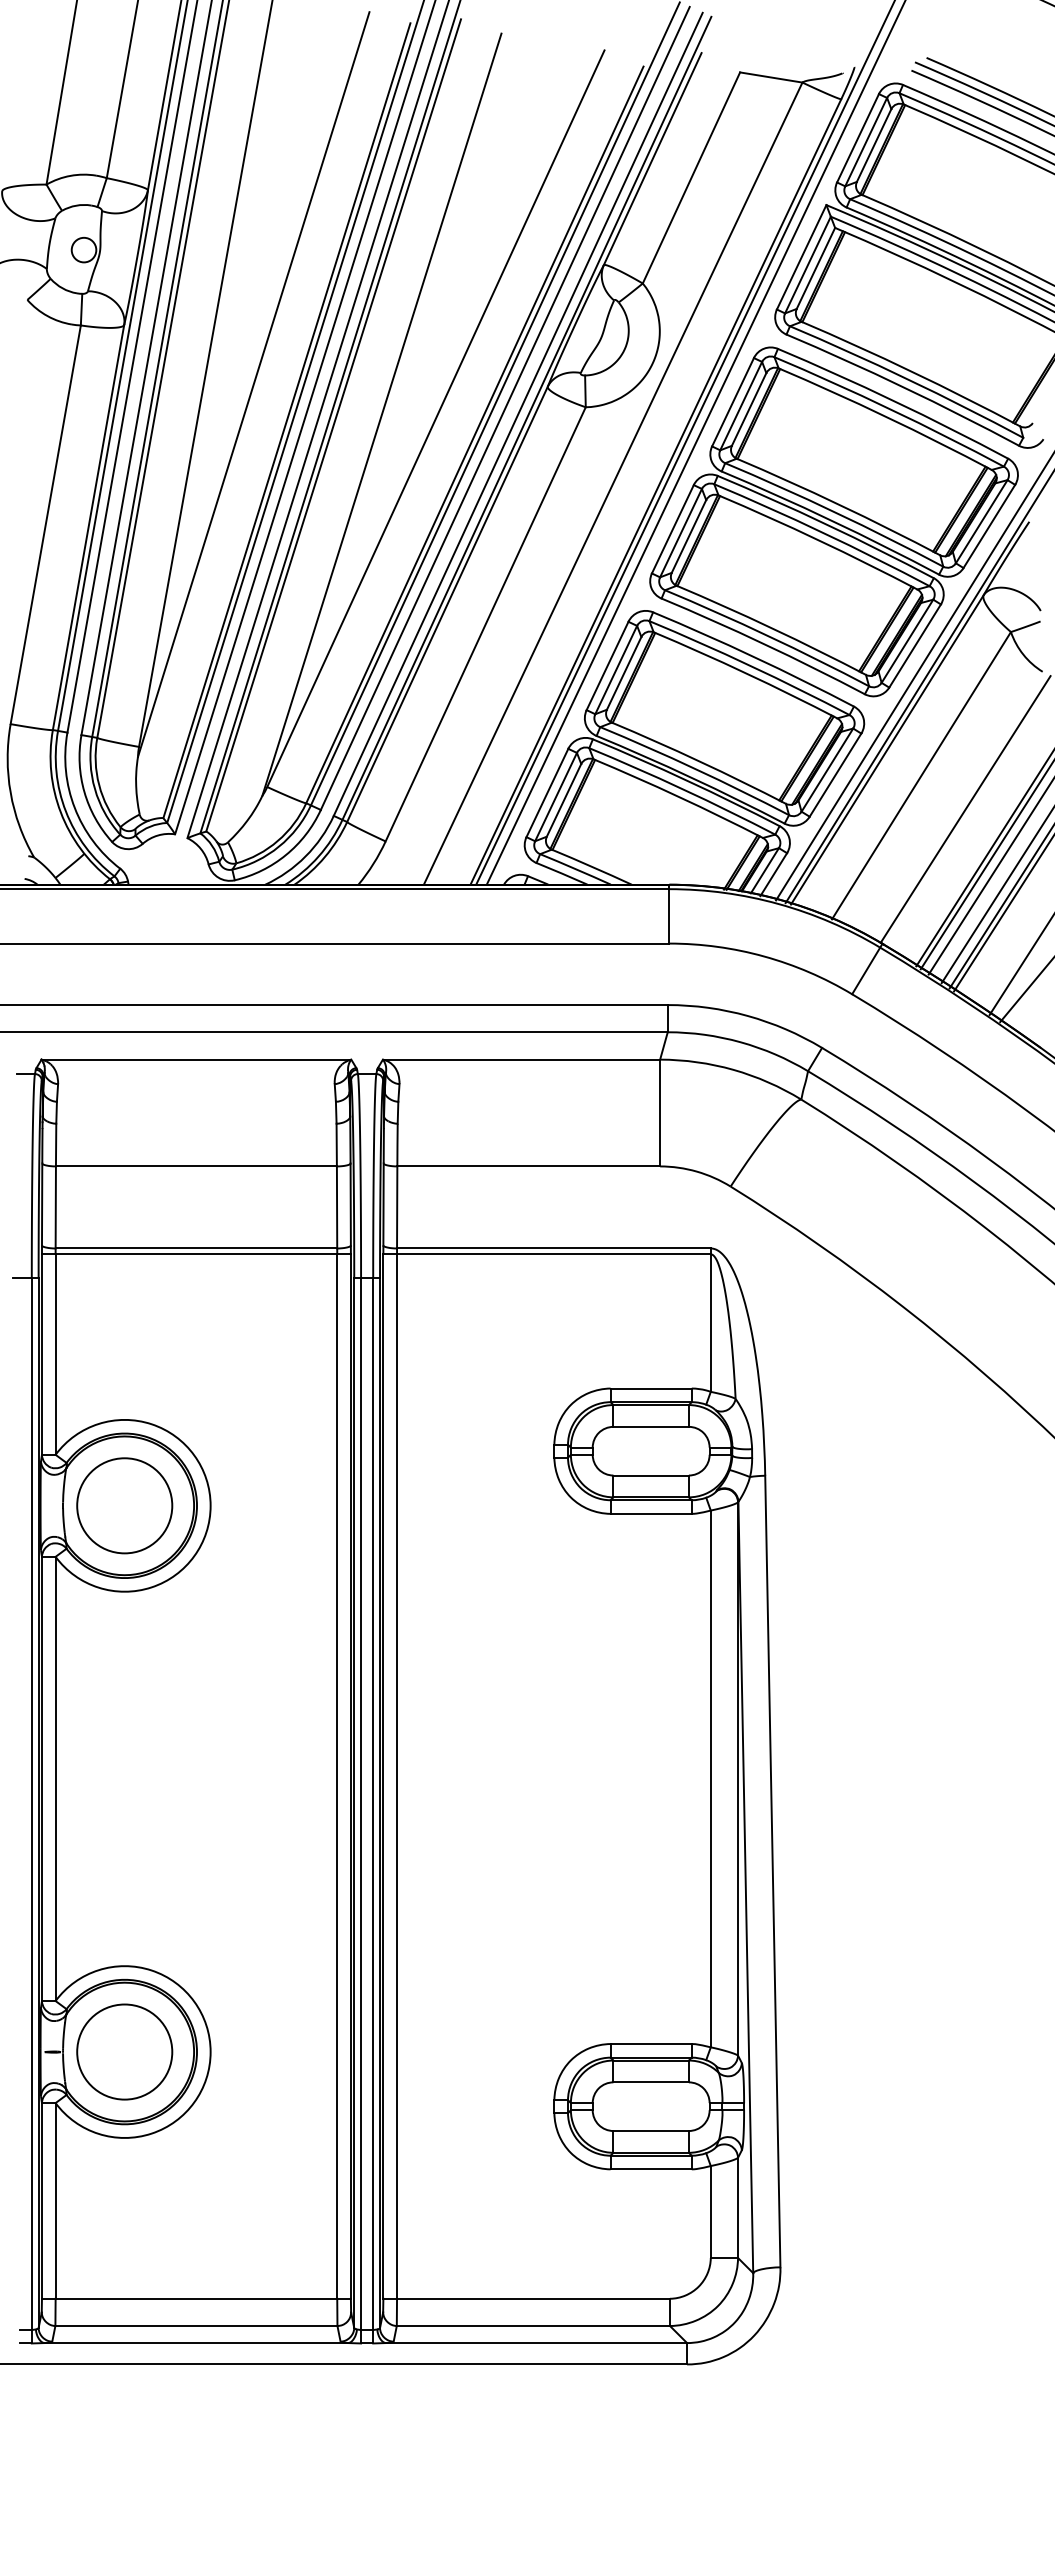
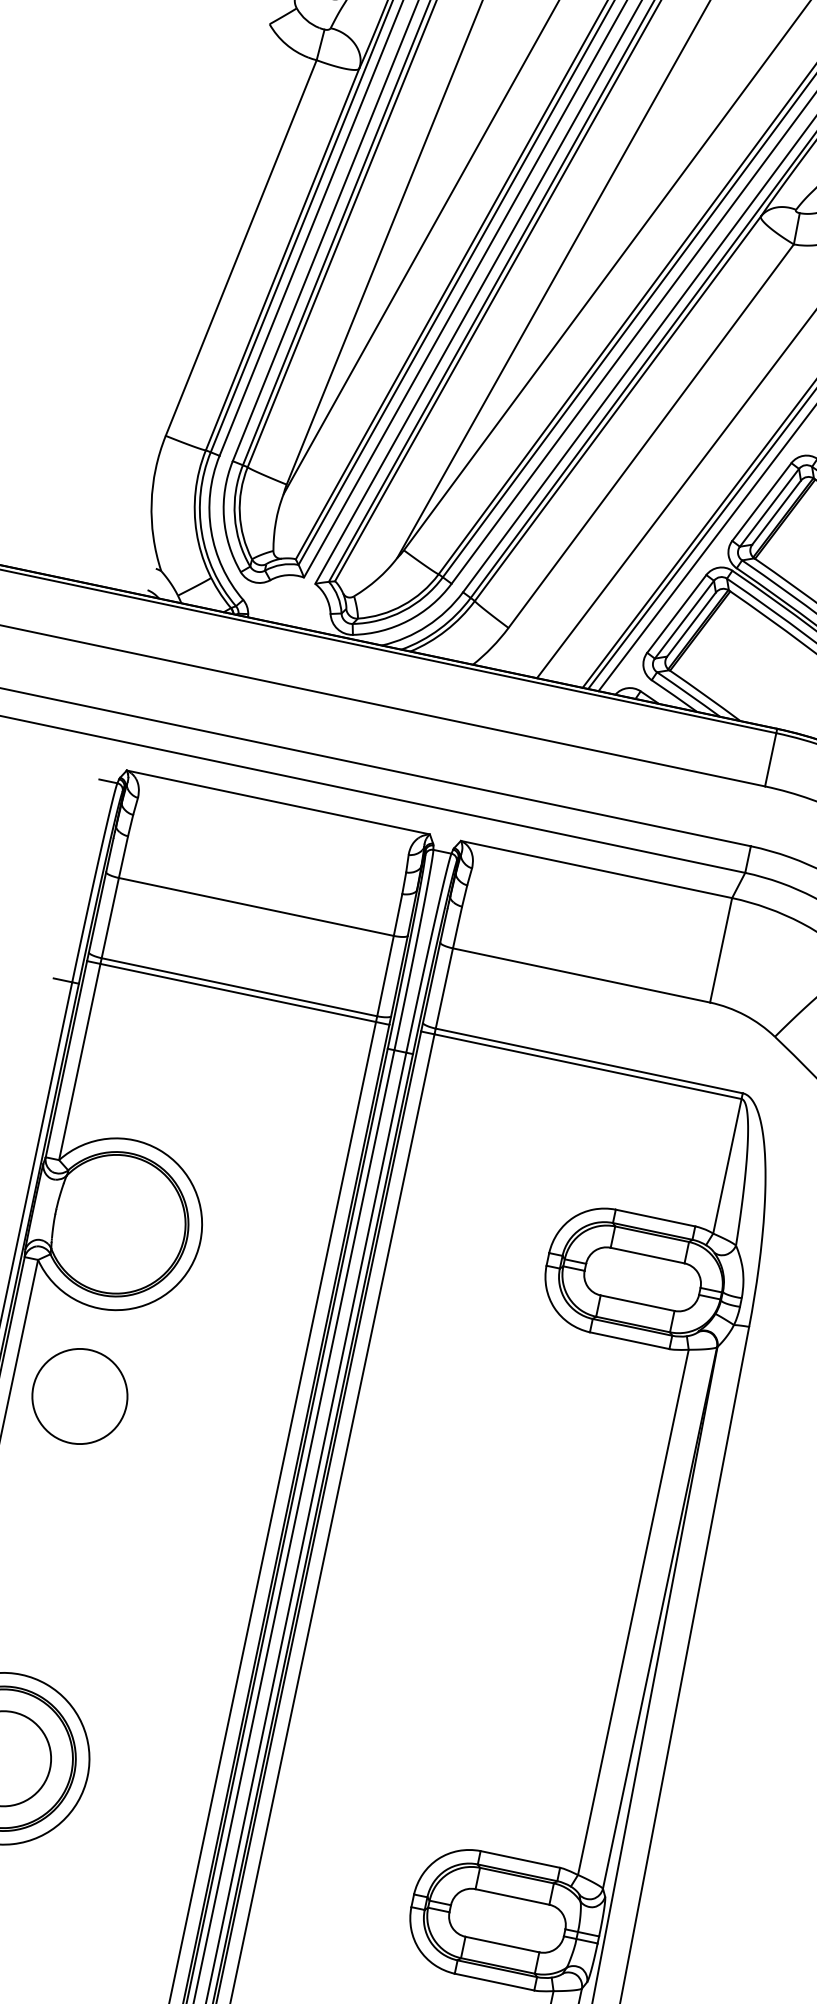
circle: (124, 1505) -> (79, 1396), moved

